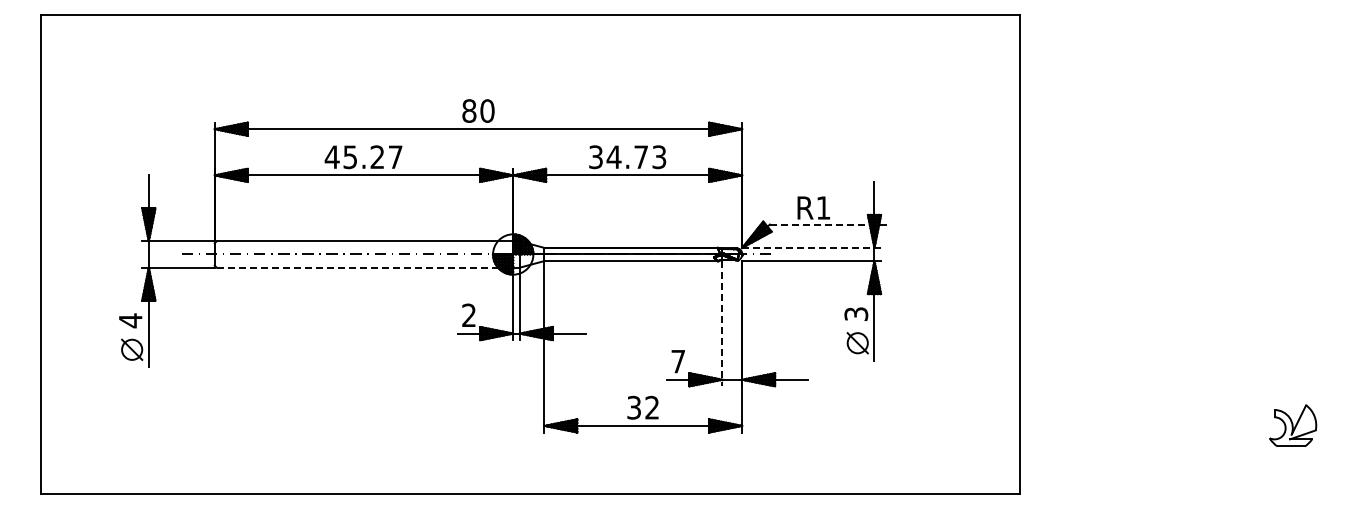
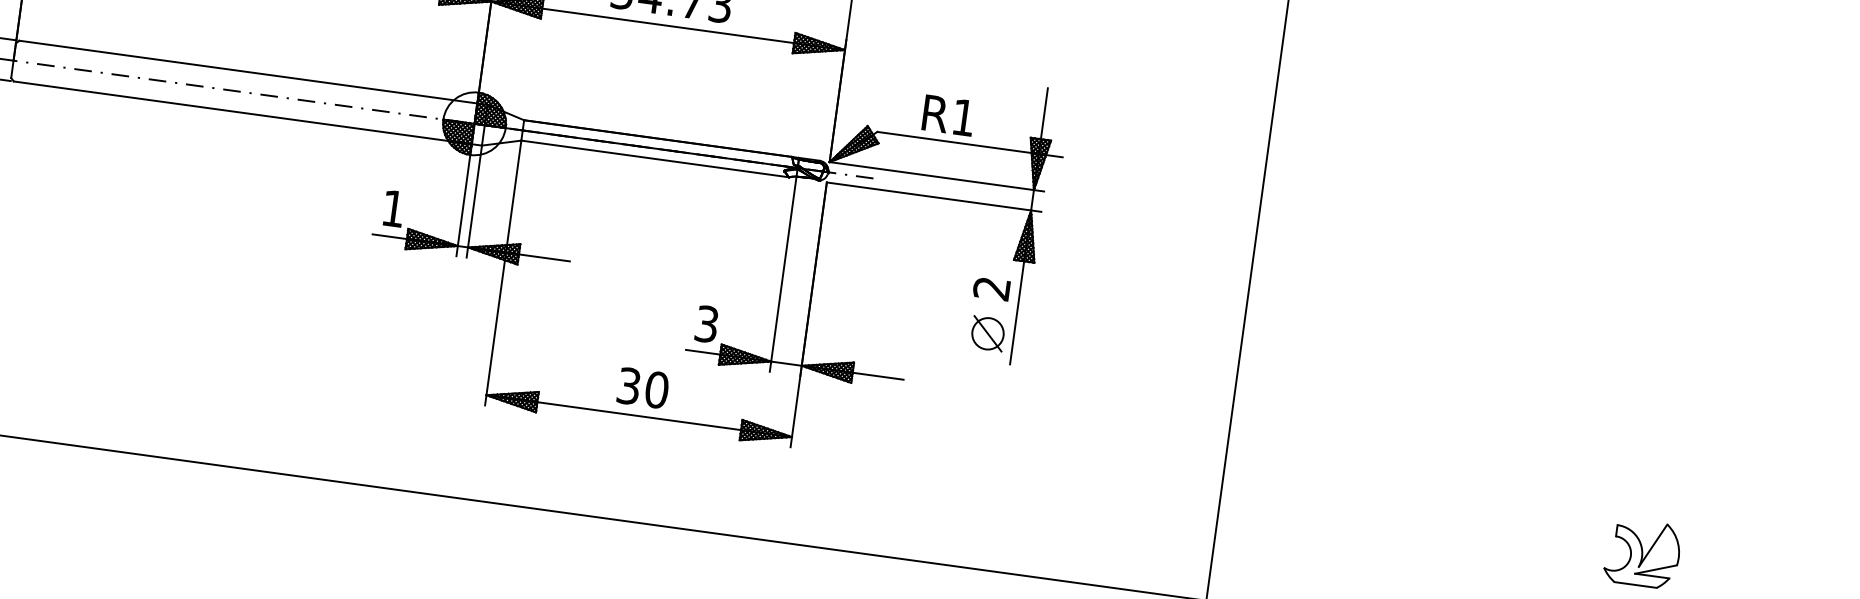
line: (829, 224) -> (969, 144), dashed -> solid
line: (811, 247) -> (936, 176), dashed -> solid
line: (365, 267) -> (243, 112), dashed -> solid
text: (468, 314) -> (392, 207), 2 -> 1
text: (856, 314) -> (992, 289), 3 -> 2
line: (722, 323) -> (783, 274), dashed -> solid
text: (678, 361) -> (707, 324), 7 -> 3
text: (652, 407) -> (657, 389), 32 -> 30

